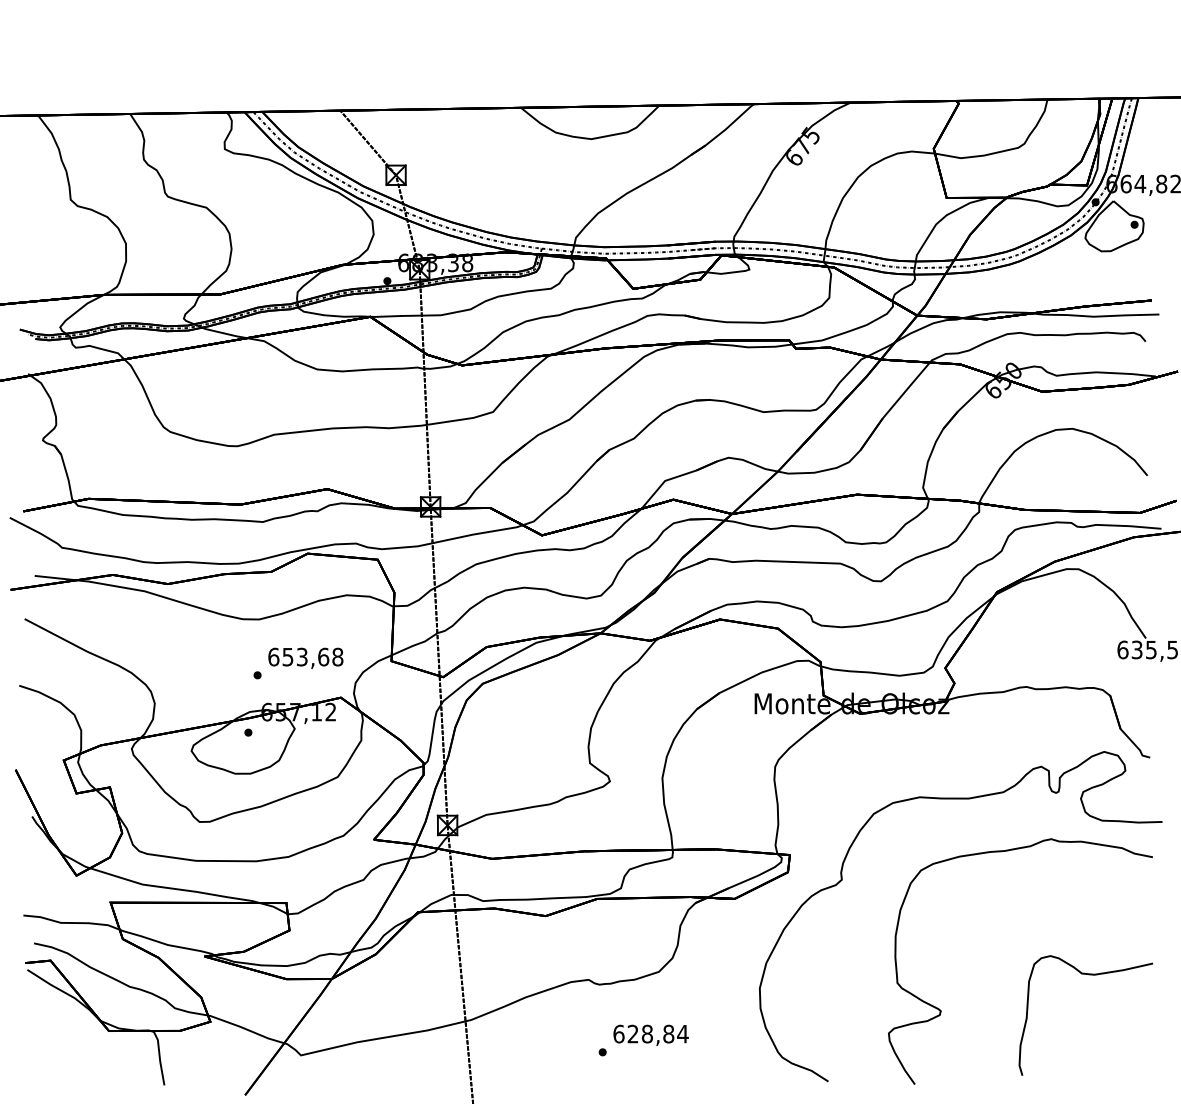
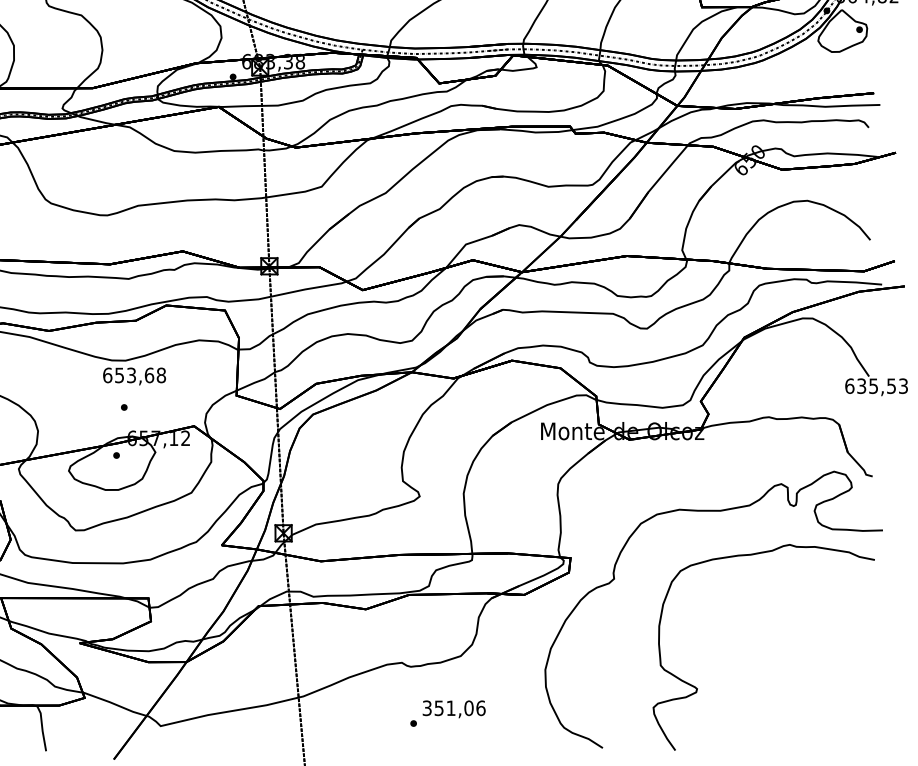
text: (305, 657) -> (134, 375), moved
curve: (1088, 975) -> (820, 659), removed
text: (650, 1033) -> (453, 707), 628,84 -> 351,06

